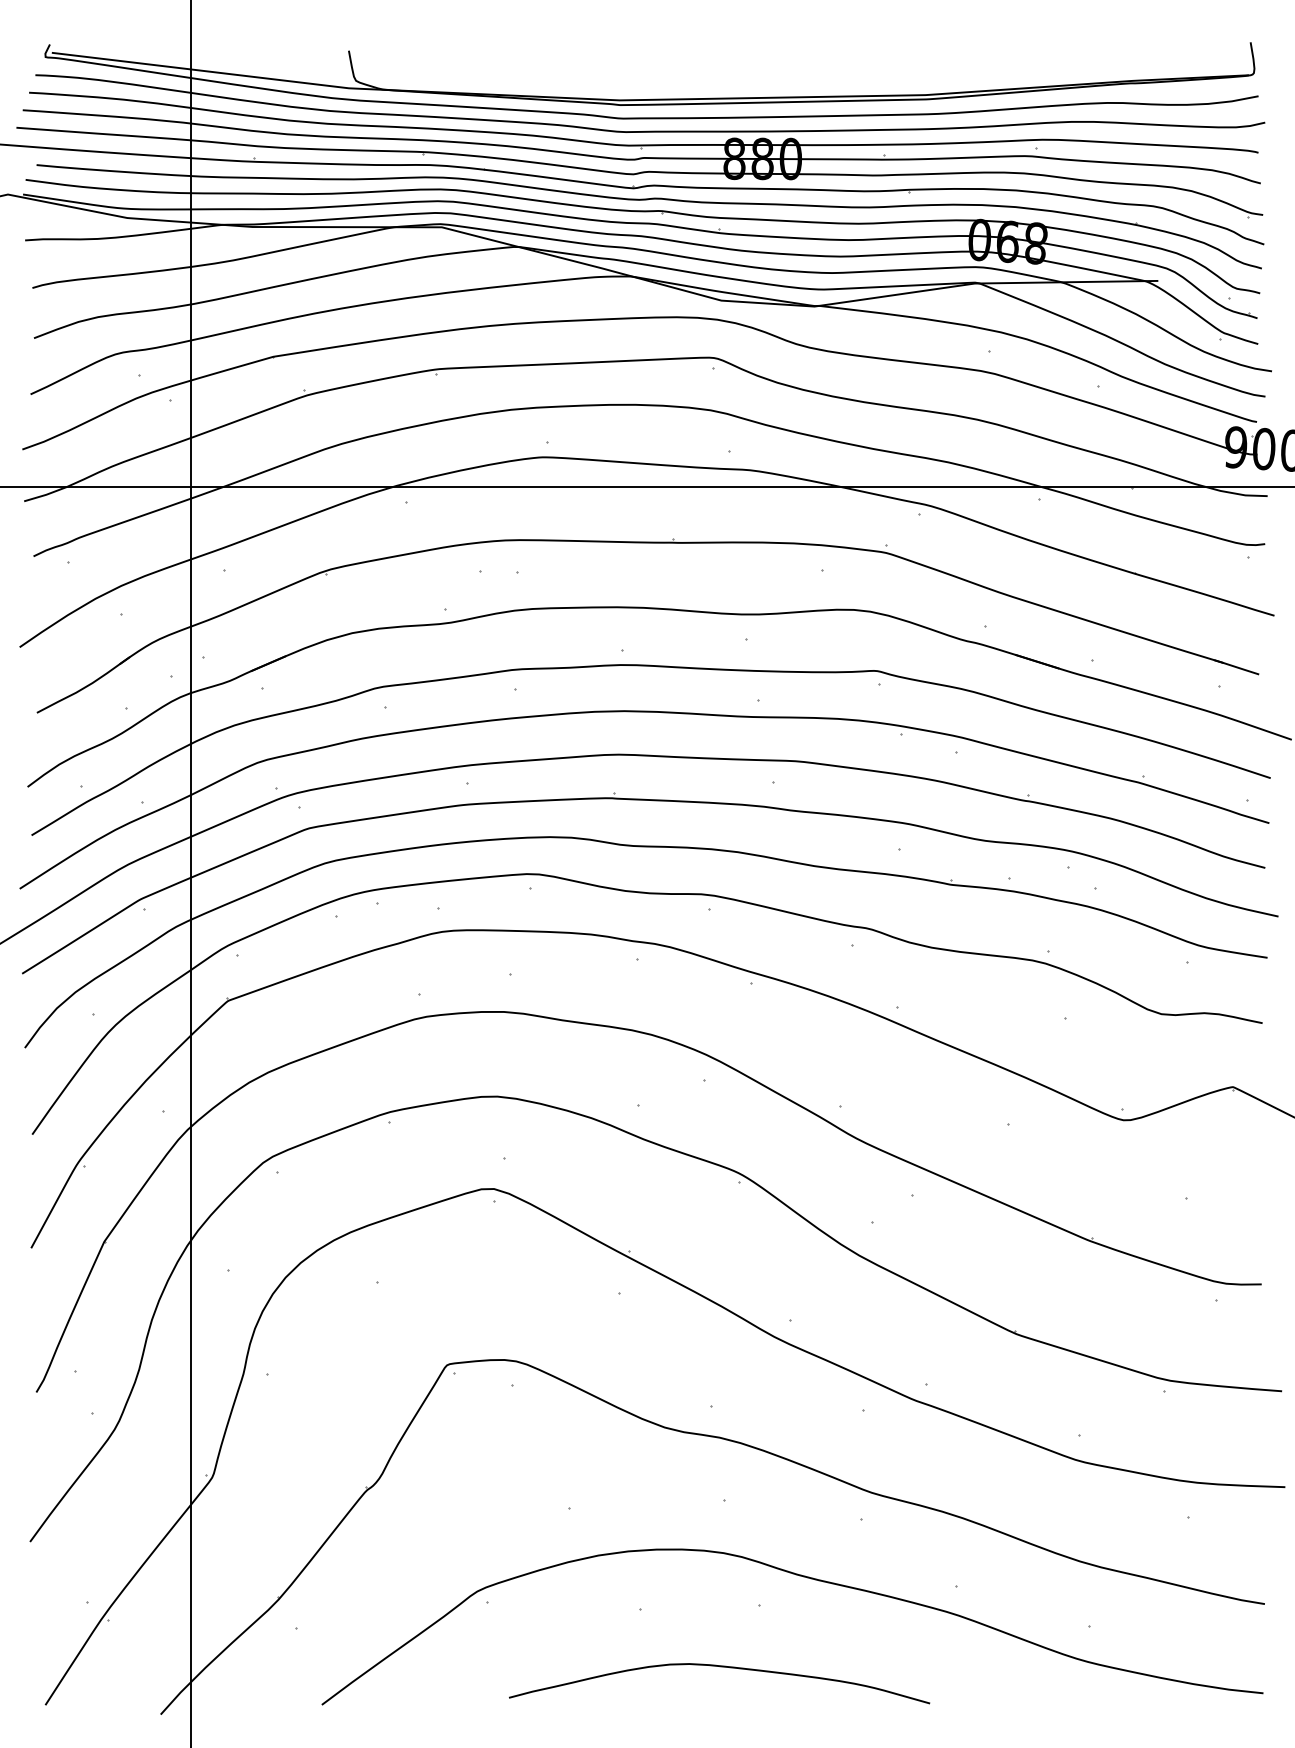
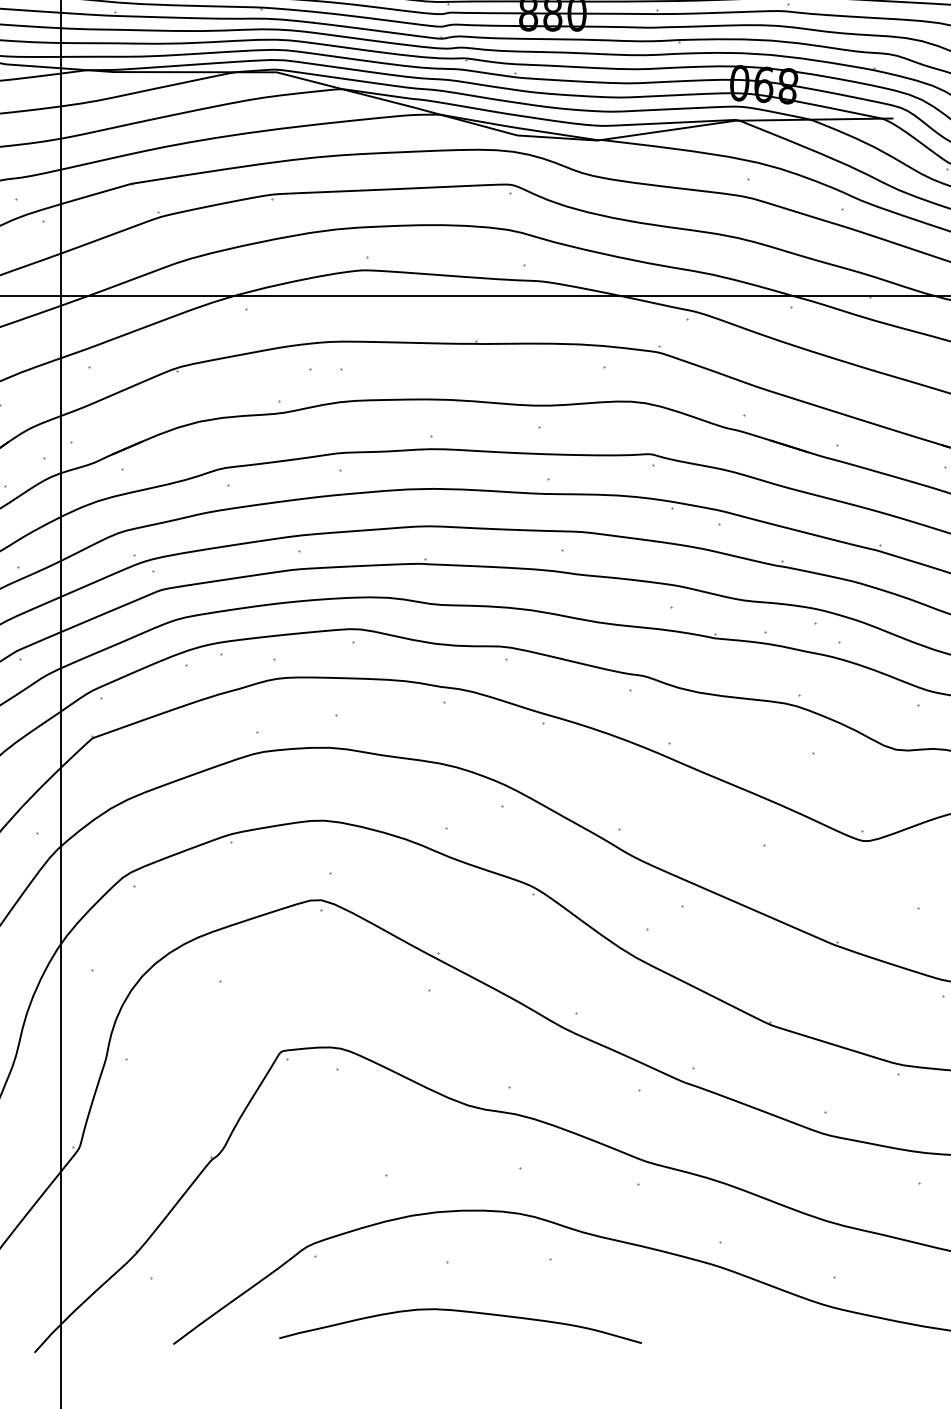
curve: (720, 1667) -> (461, 1312), moved

